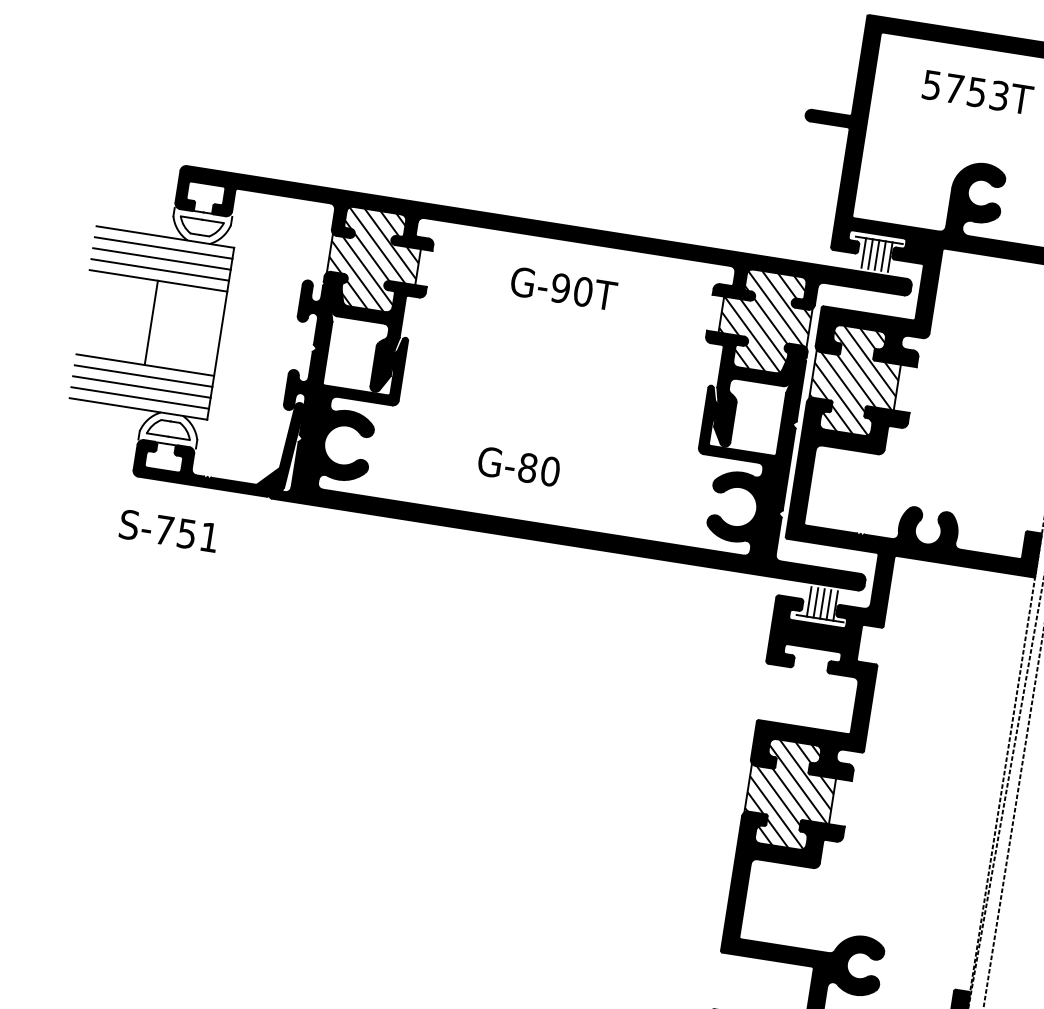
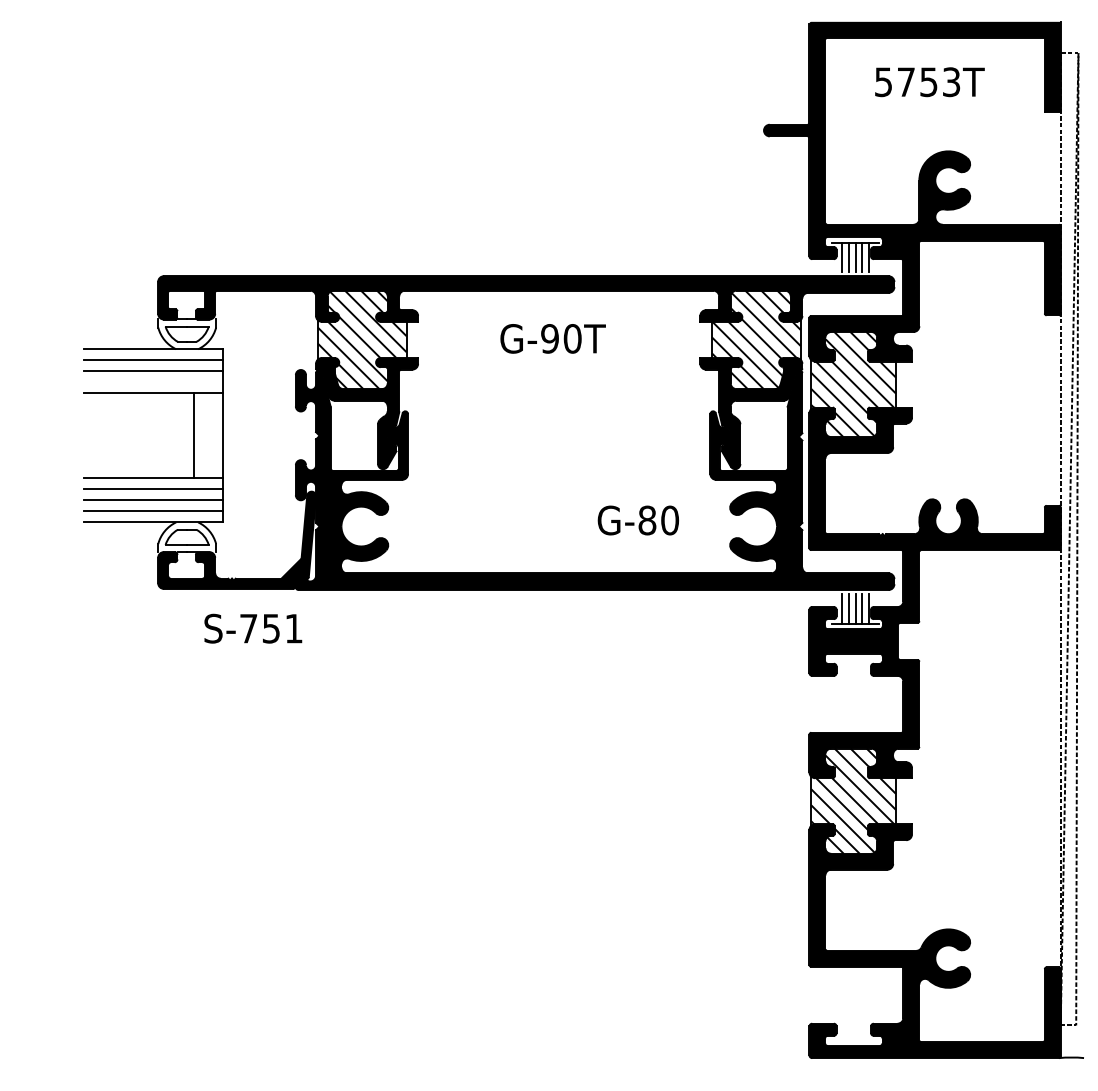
line: (160, 270) -> (153, 382), removed
line: (150, 322) -> (193, 435), moved
text: (518, 466) -> (637, 520), moved
text: (169, 530) -> (253, 628), moved

